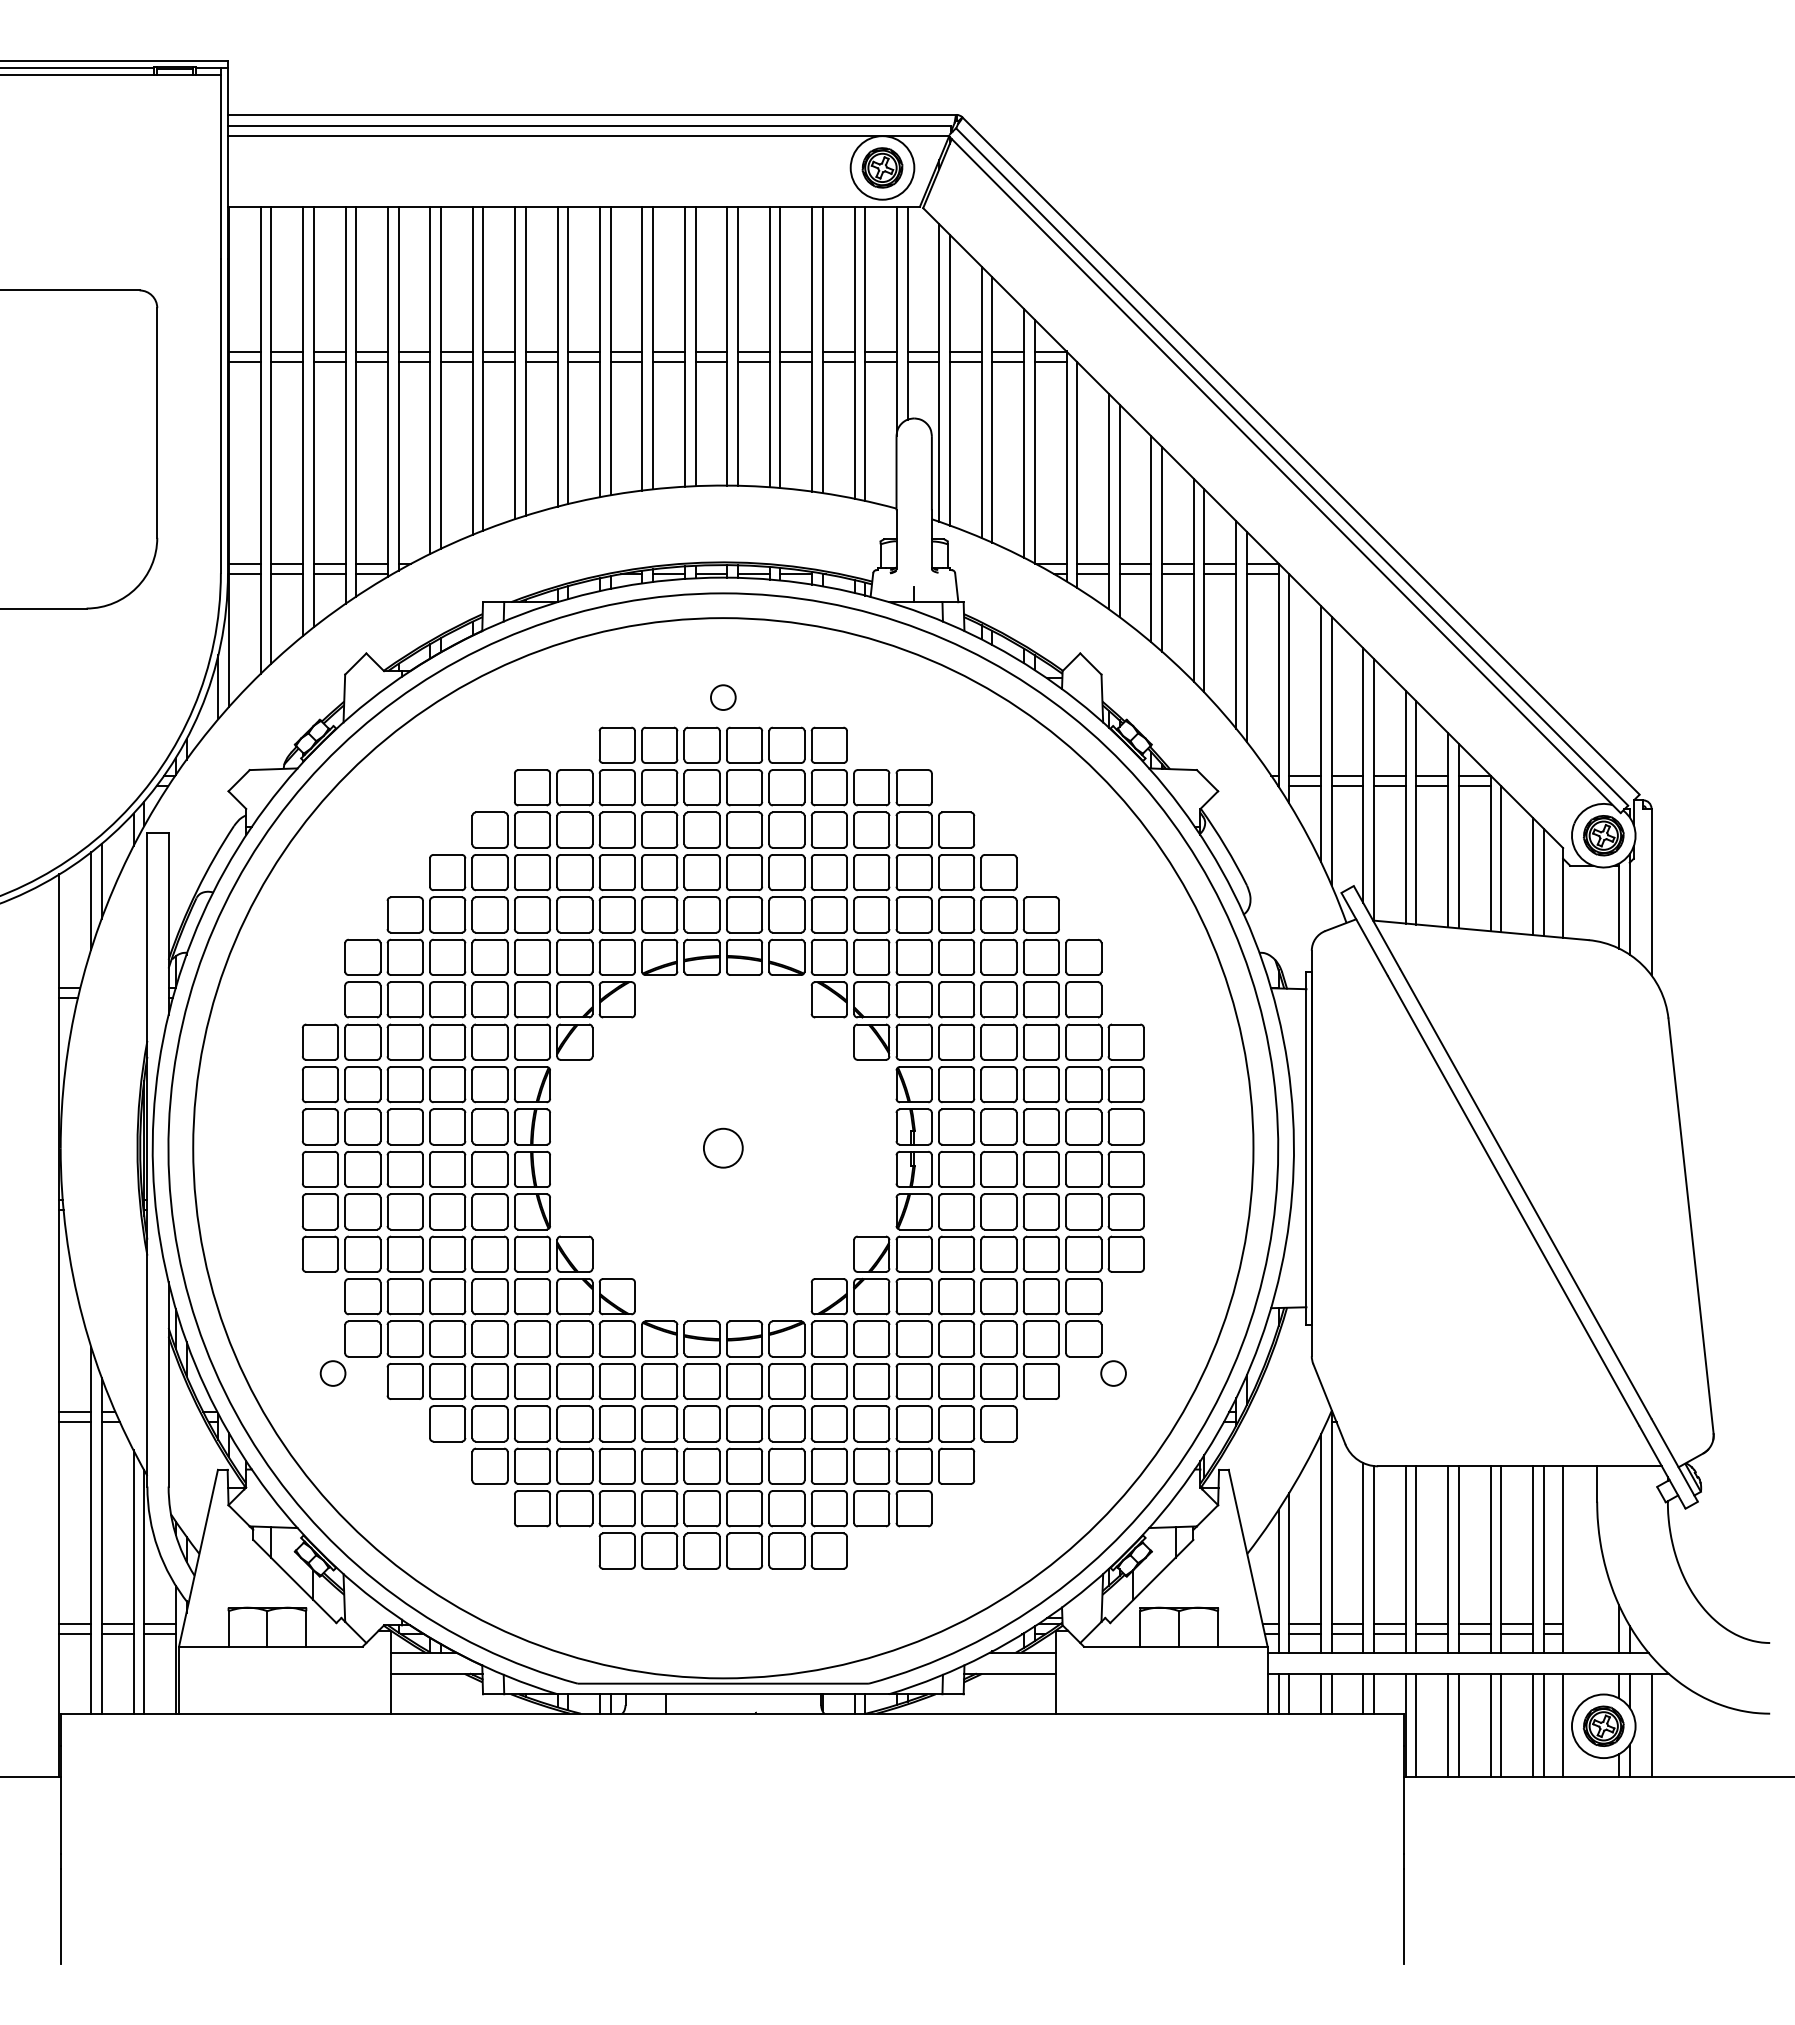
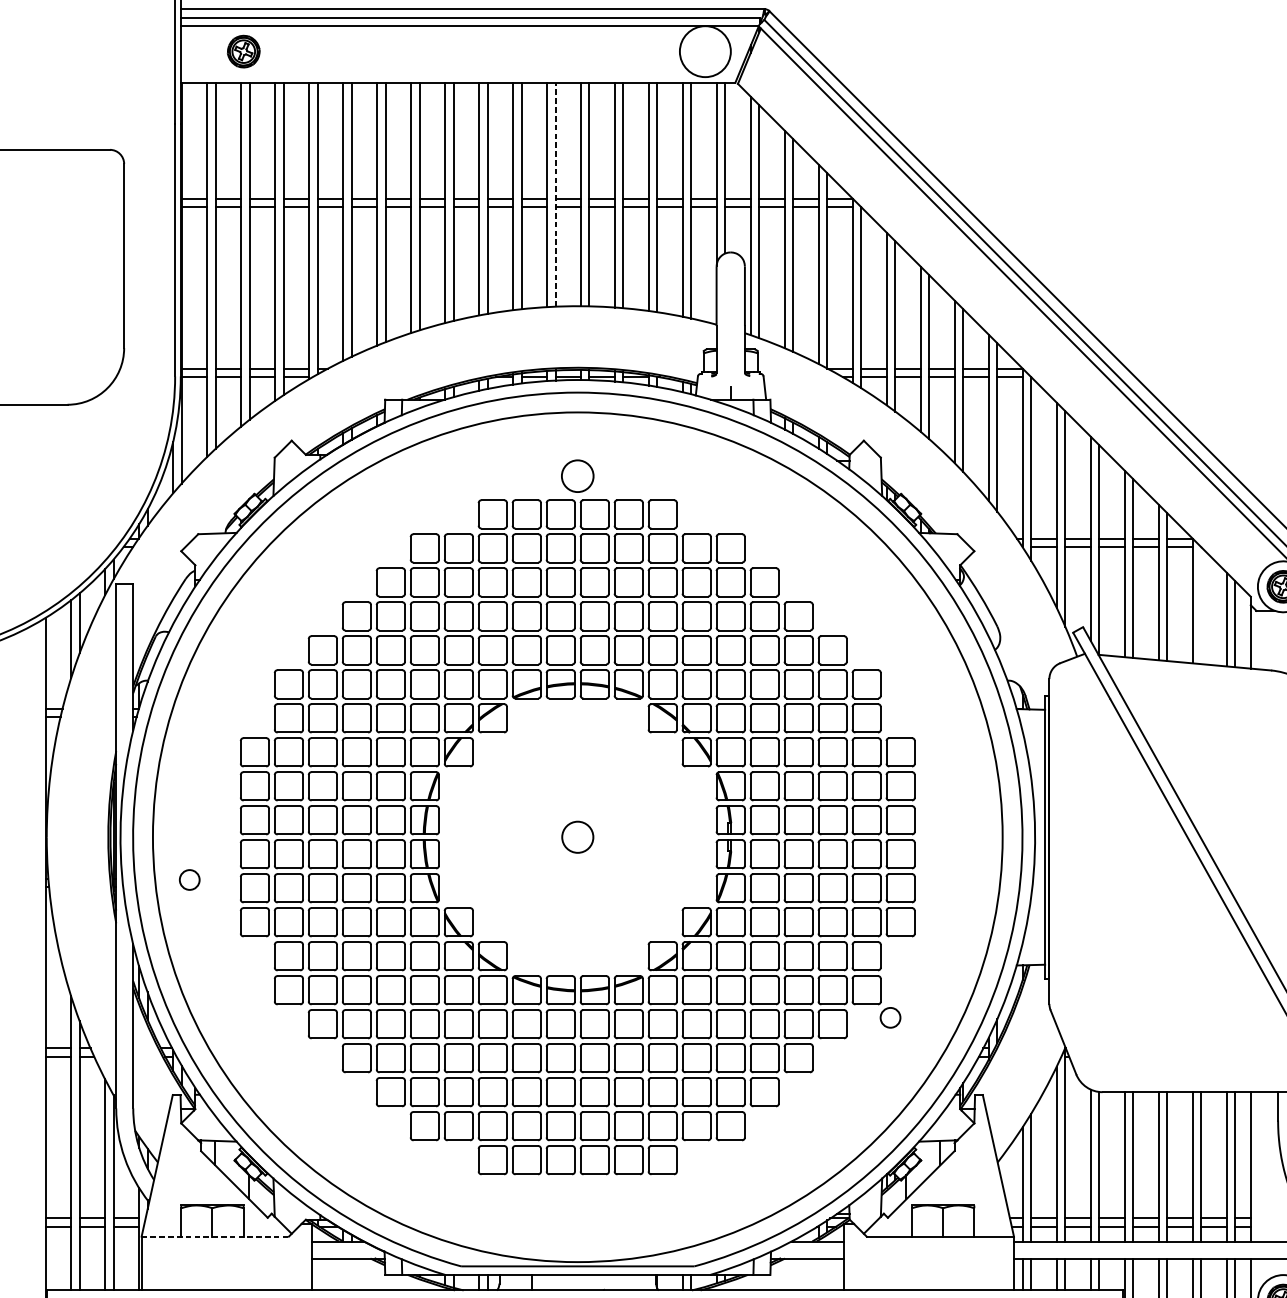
part: (882, 167) -> (243, 51), moved
line: (695, 346) -> (555, 194), solid -> dashed
circle: (723, 697) -> (577, 476), size x1.6
line: (1501, 859) -> (1201, 605), removed
circle: (332, 1373) -> (189, 879), moved
line: (270, 1646) -> (214, 1236), solid -> dashed

